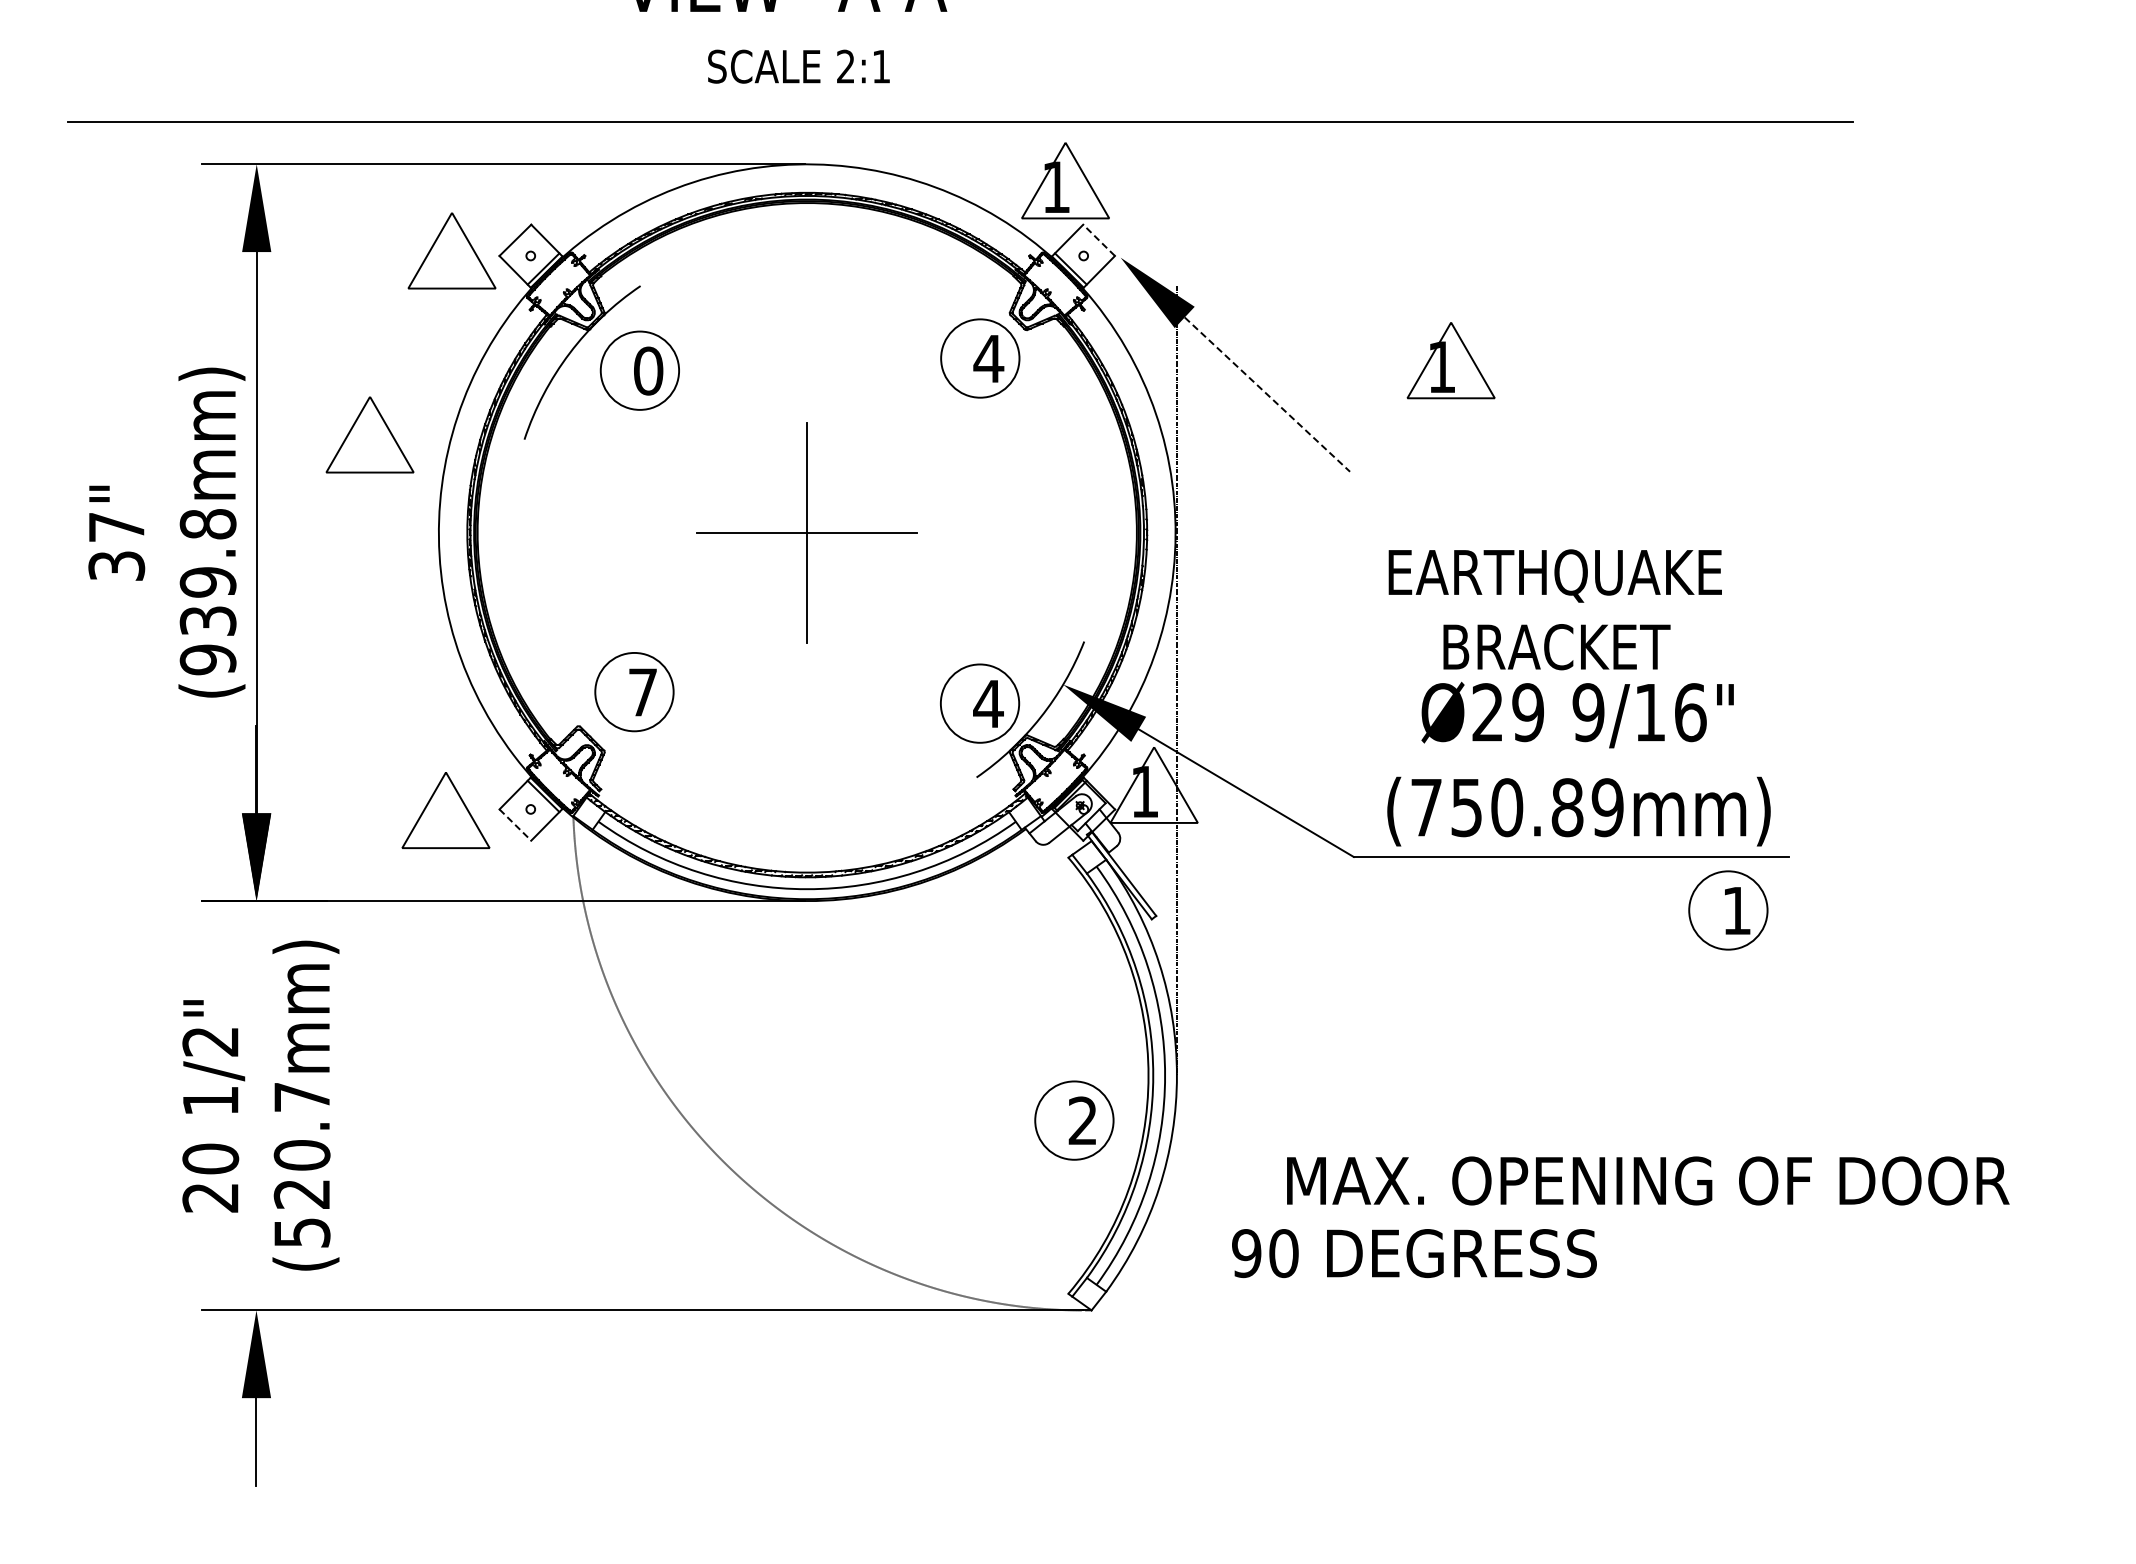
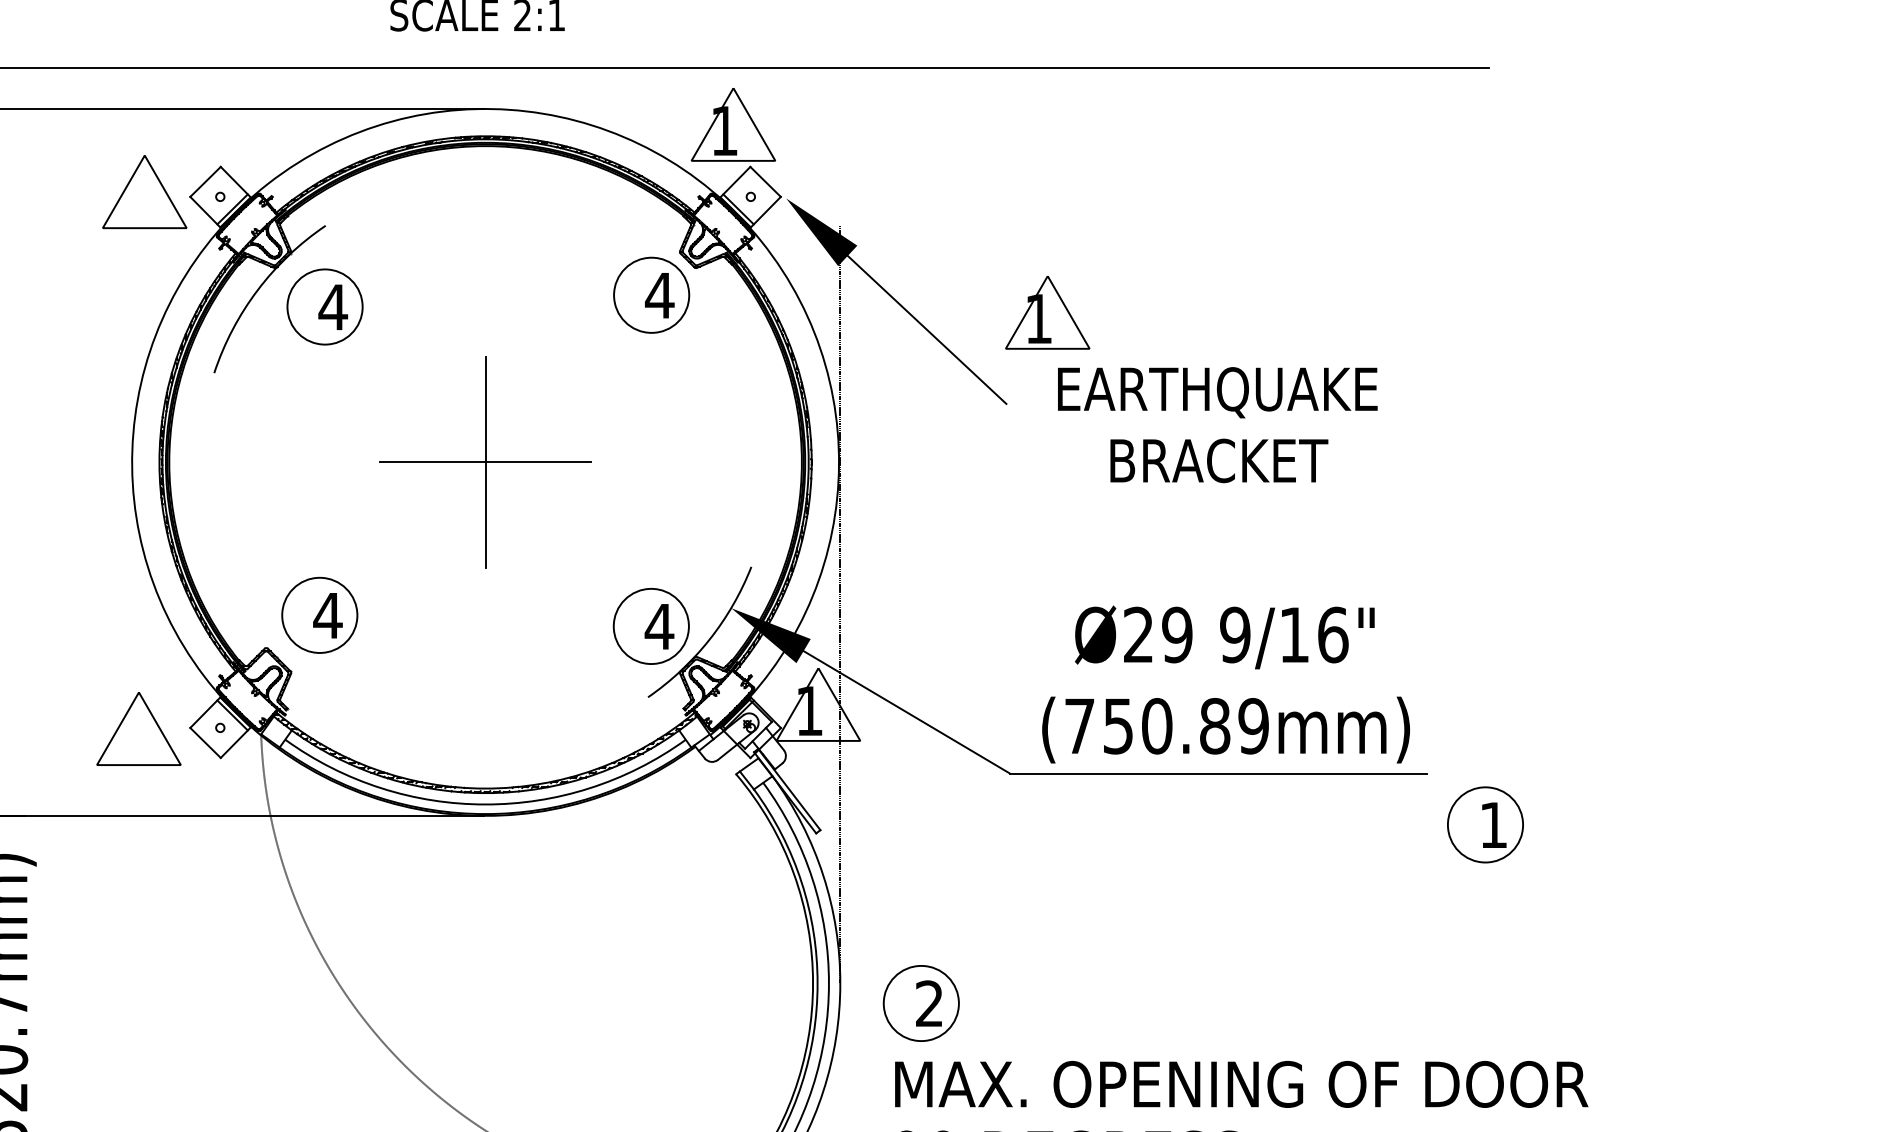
line: (1098, 240) -> (765, 182), dashed -> solid
part: (1450, 360) -> (1047, 312), moved
text: (648, 370) -> (333, 306), 0 -> 4
line: (1267, 394) -> (927, 329), dashed -> solid
part: (369, 434) -> (65, 368), removed
text: (1554, 609) -> (1216, 424), moved
text: (642, 692) -> (327, 615), 7 -> 4
line: (515, 825) -> (205, 743), dashed -> solid
part: (1728, 910) -> (1485, 824), moved
part: (1074, 1120) -> (921, 1003), moved
text: (1648, 1180) -> (1241, 1083), moved

